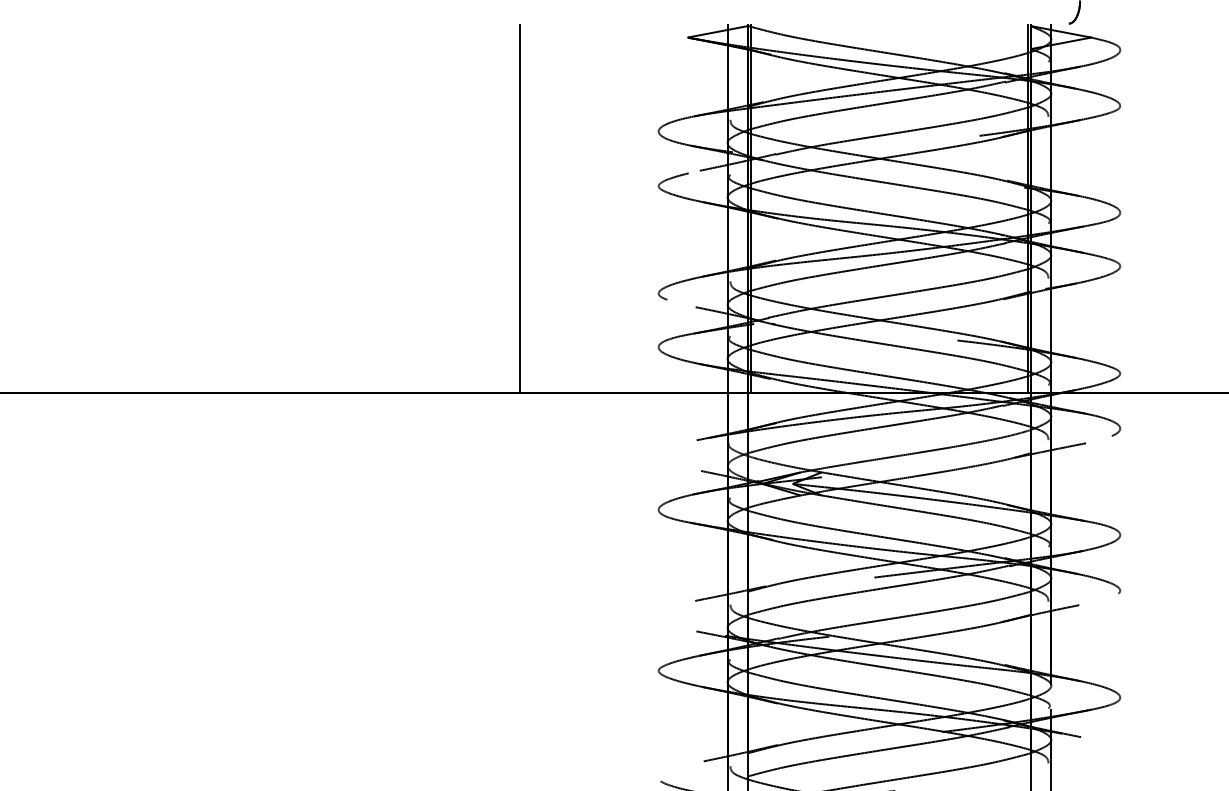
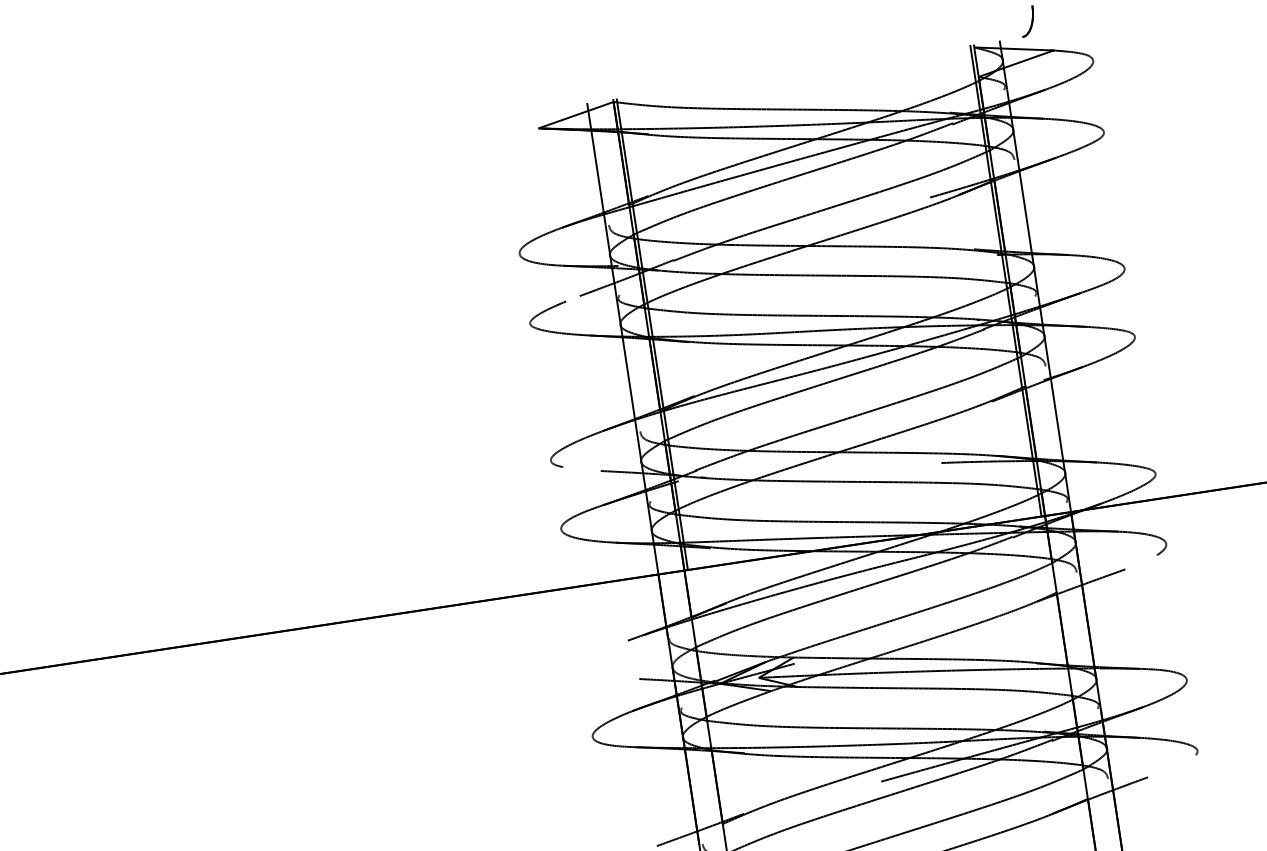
line: (520, 208) -> (358, 378), removed

